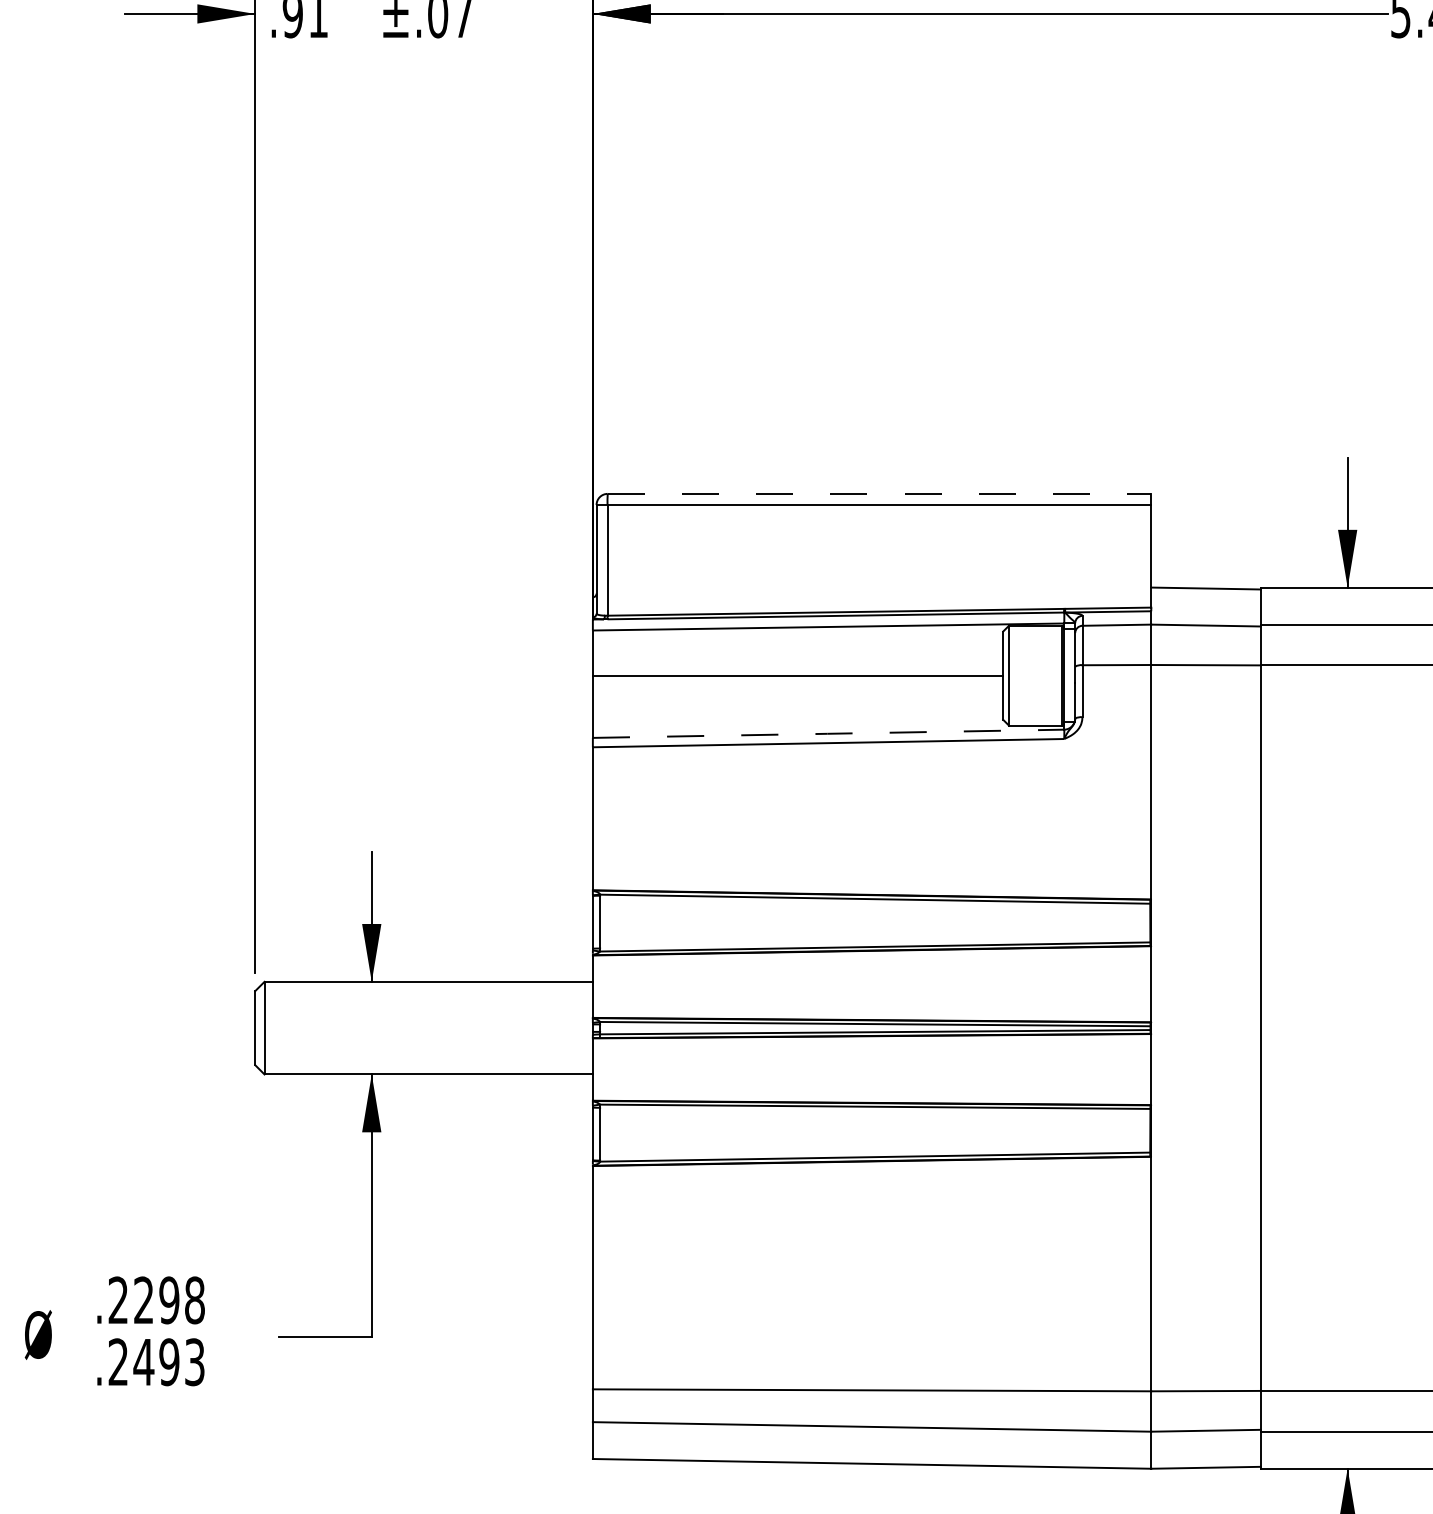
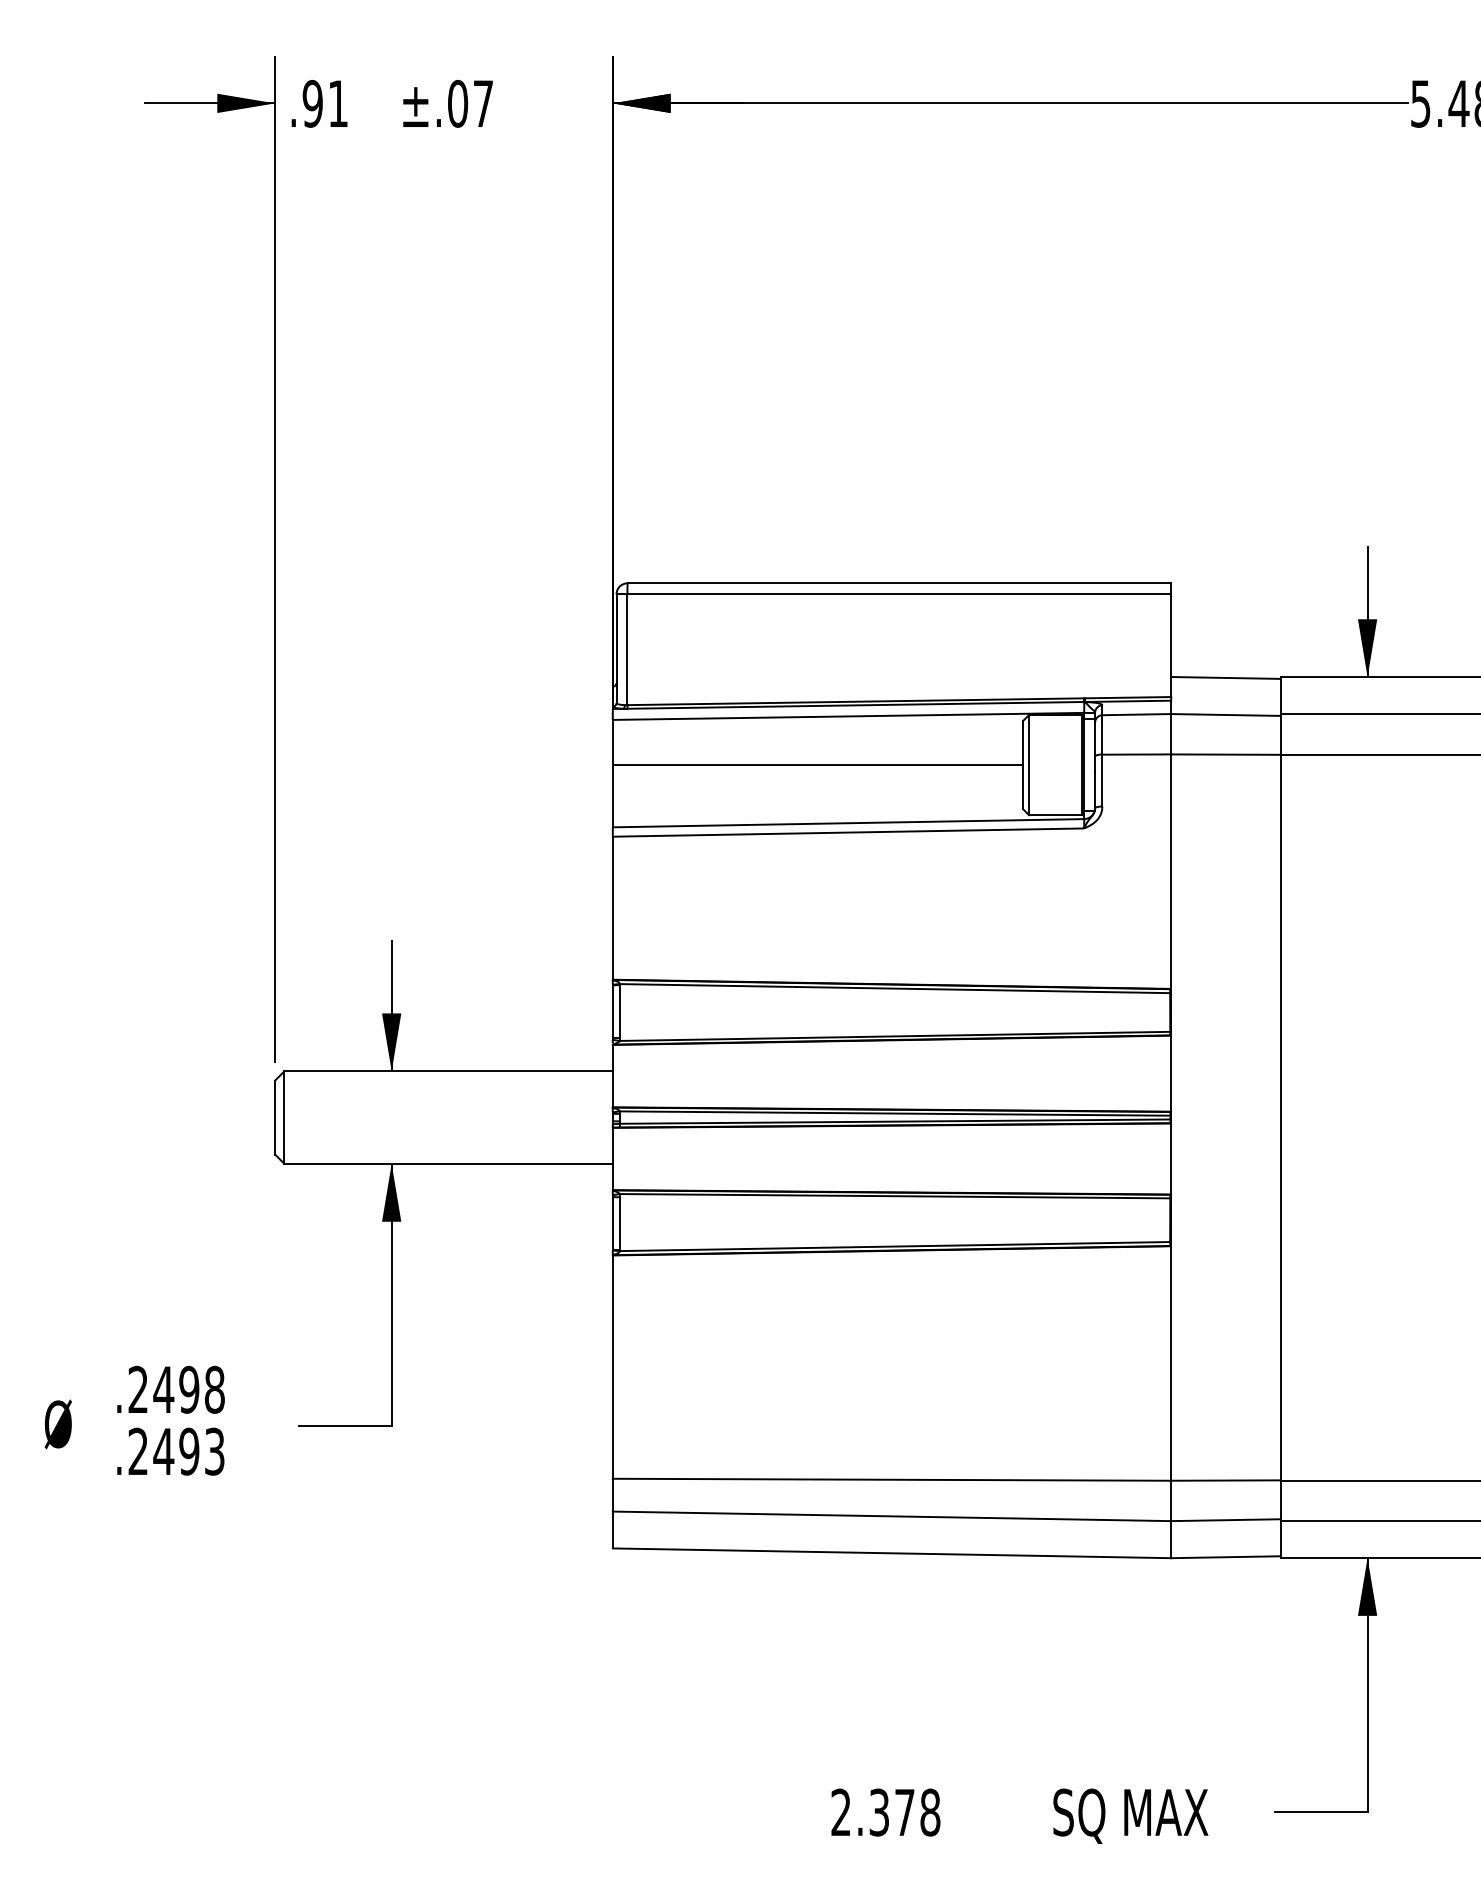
line: (879, 494) -> (899, 583), dashed -> solid
line: (828, 734) -> (848, 823), dashed -> solid
text: (143, 1299) -> (163, 1388), .2298 -> .2498

